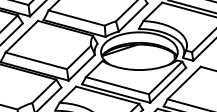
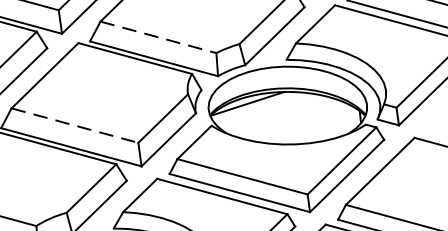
line: (77, 18) -> (160, 38), solid -> dashed
line: (36, 60) -> (75, 124), solid -> dashed

